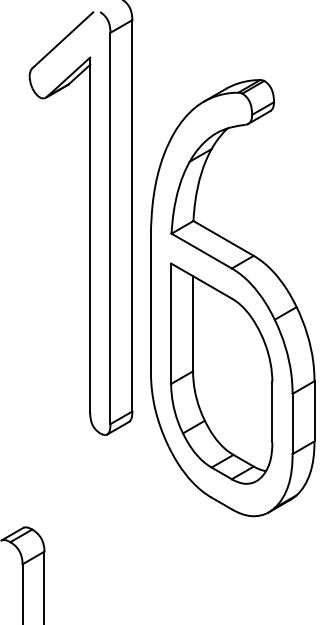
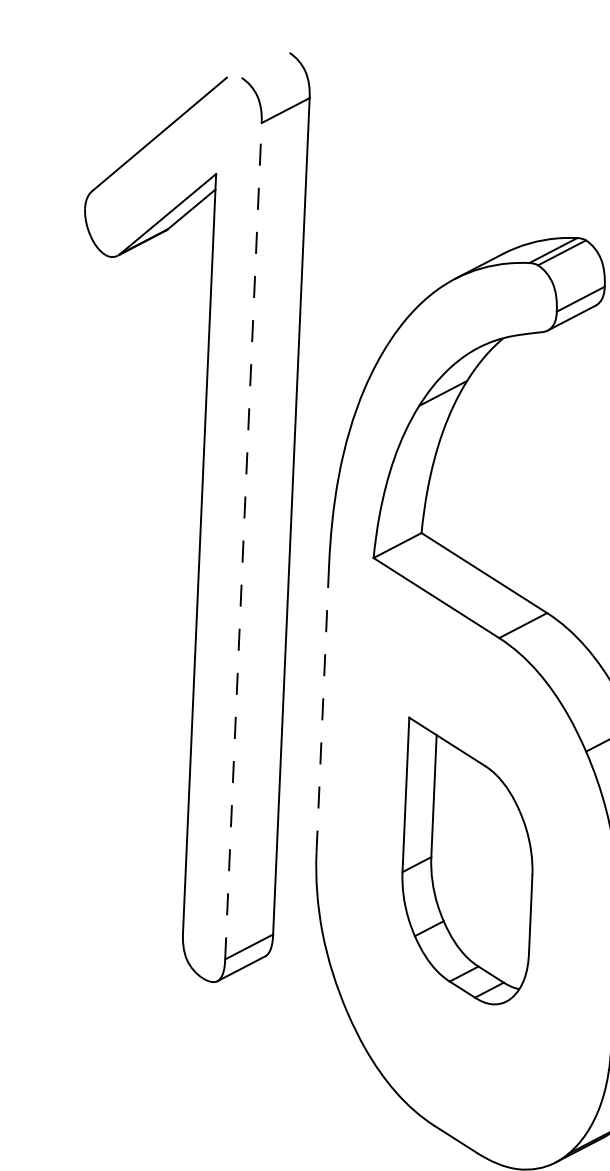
line: (110, 228) -> (243, 541), solid -> dashed
line: (150, 305) -> (321, 709), solid -> dashed
part: (221, 373) -> (467, 861), size x0.6

